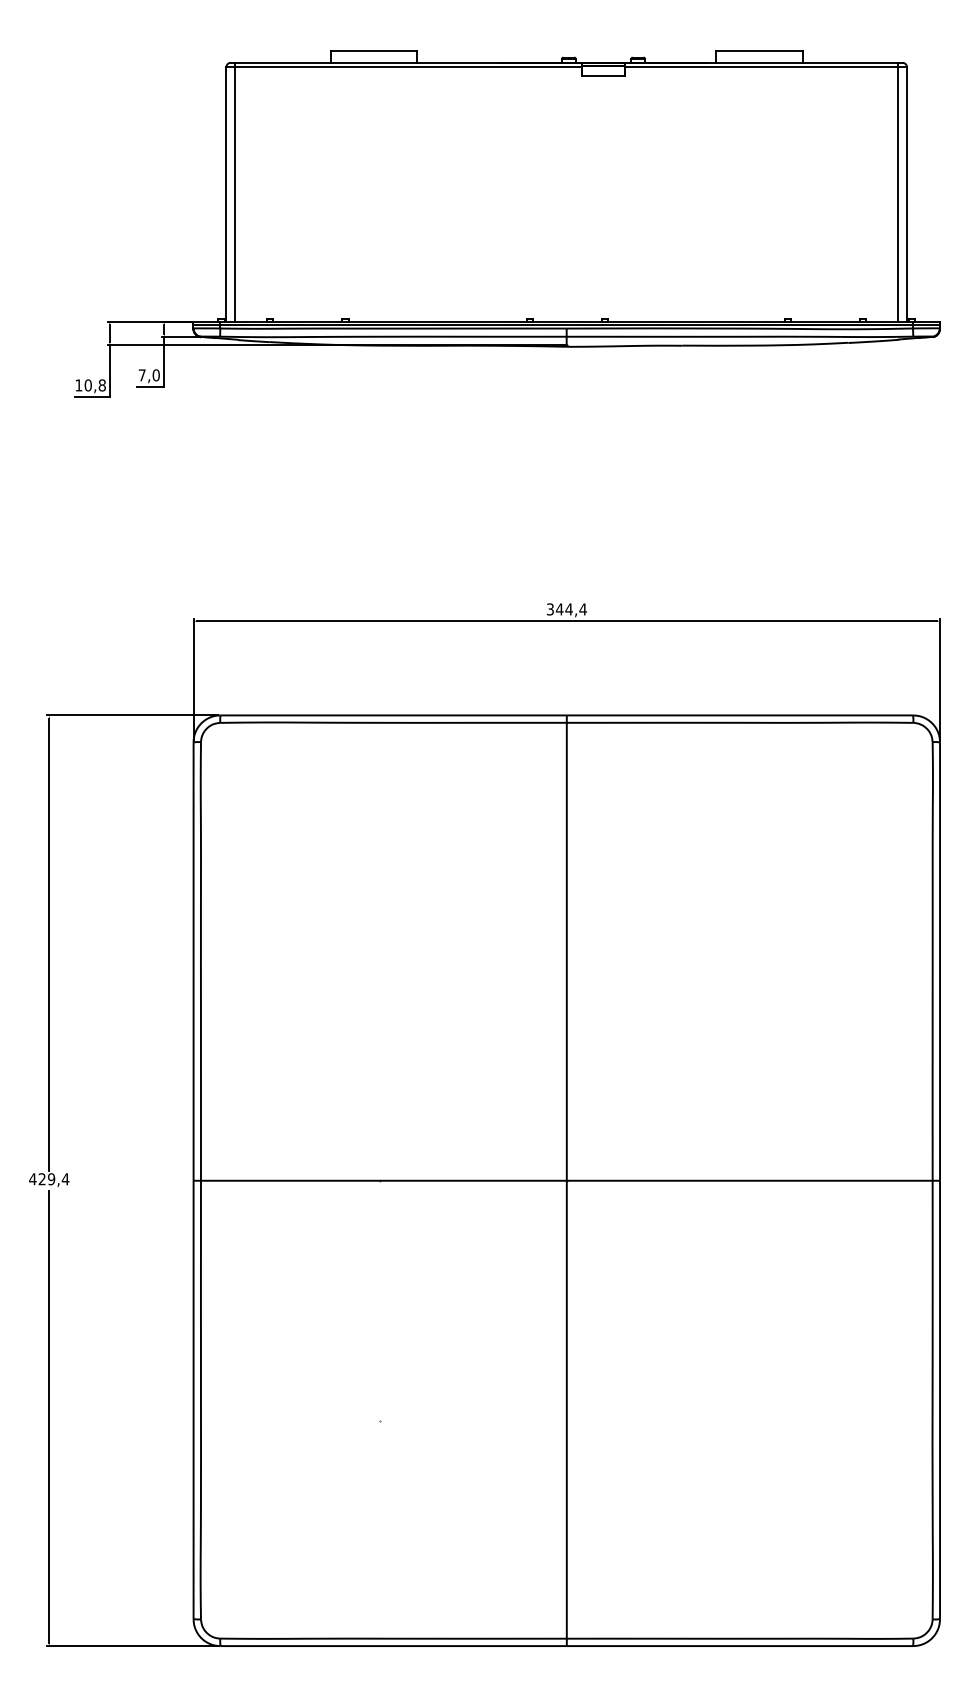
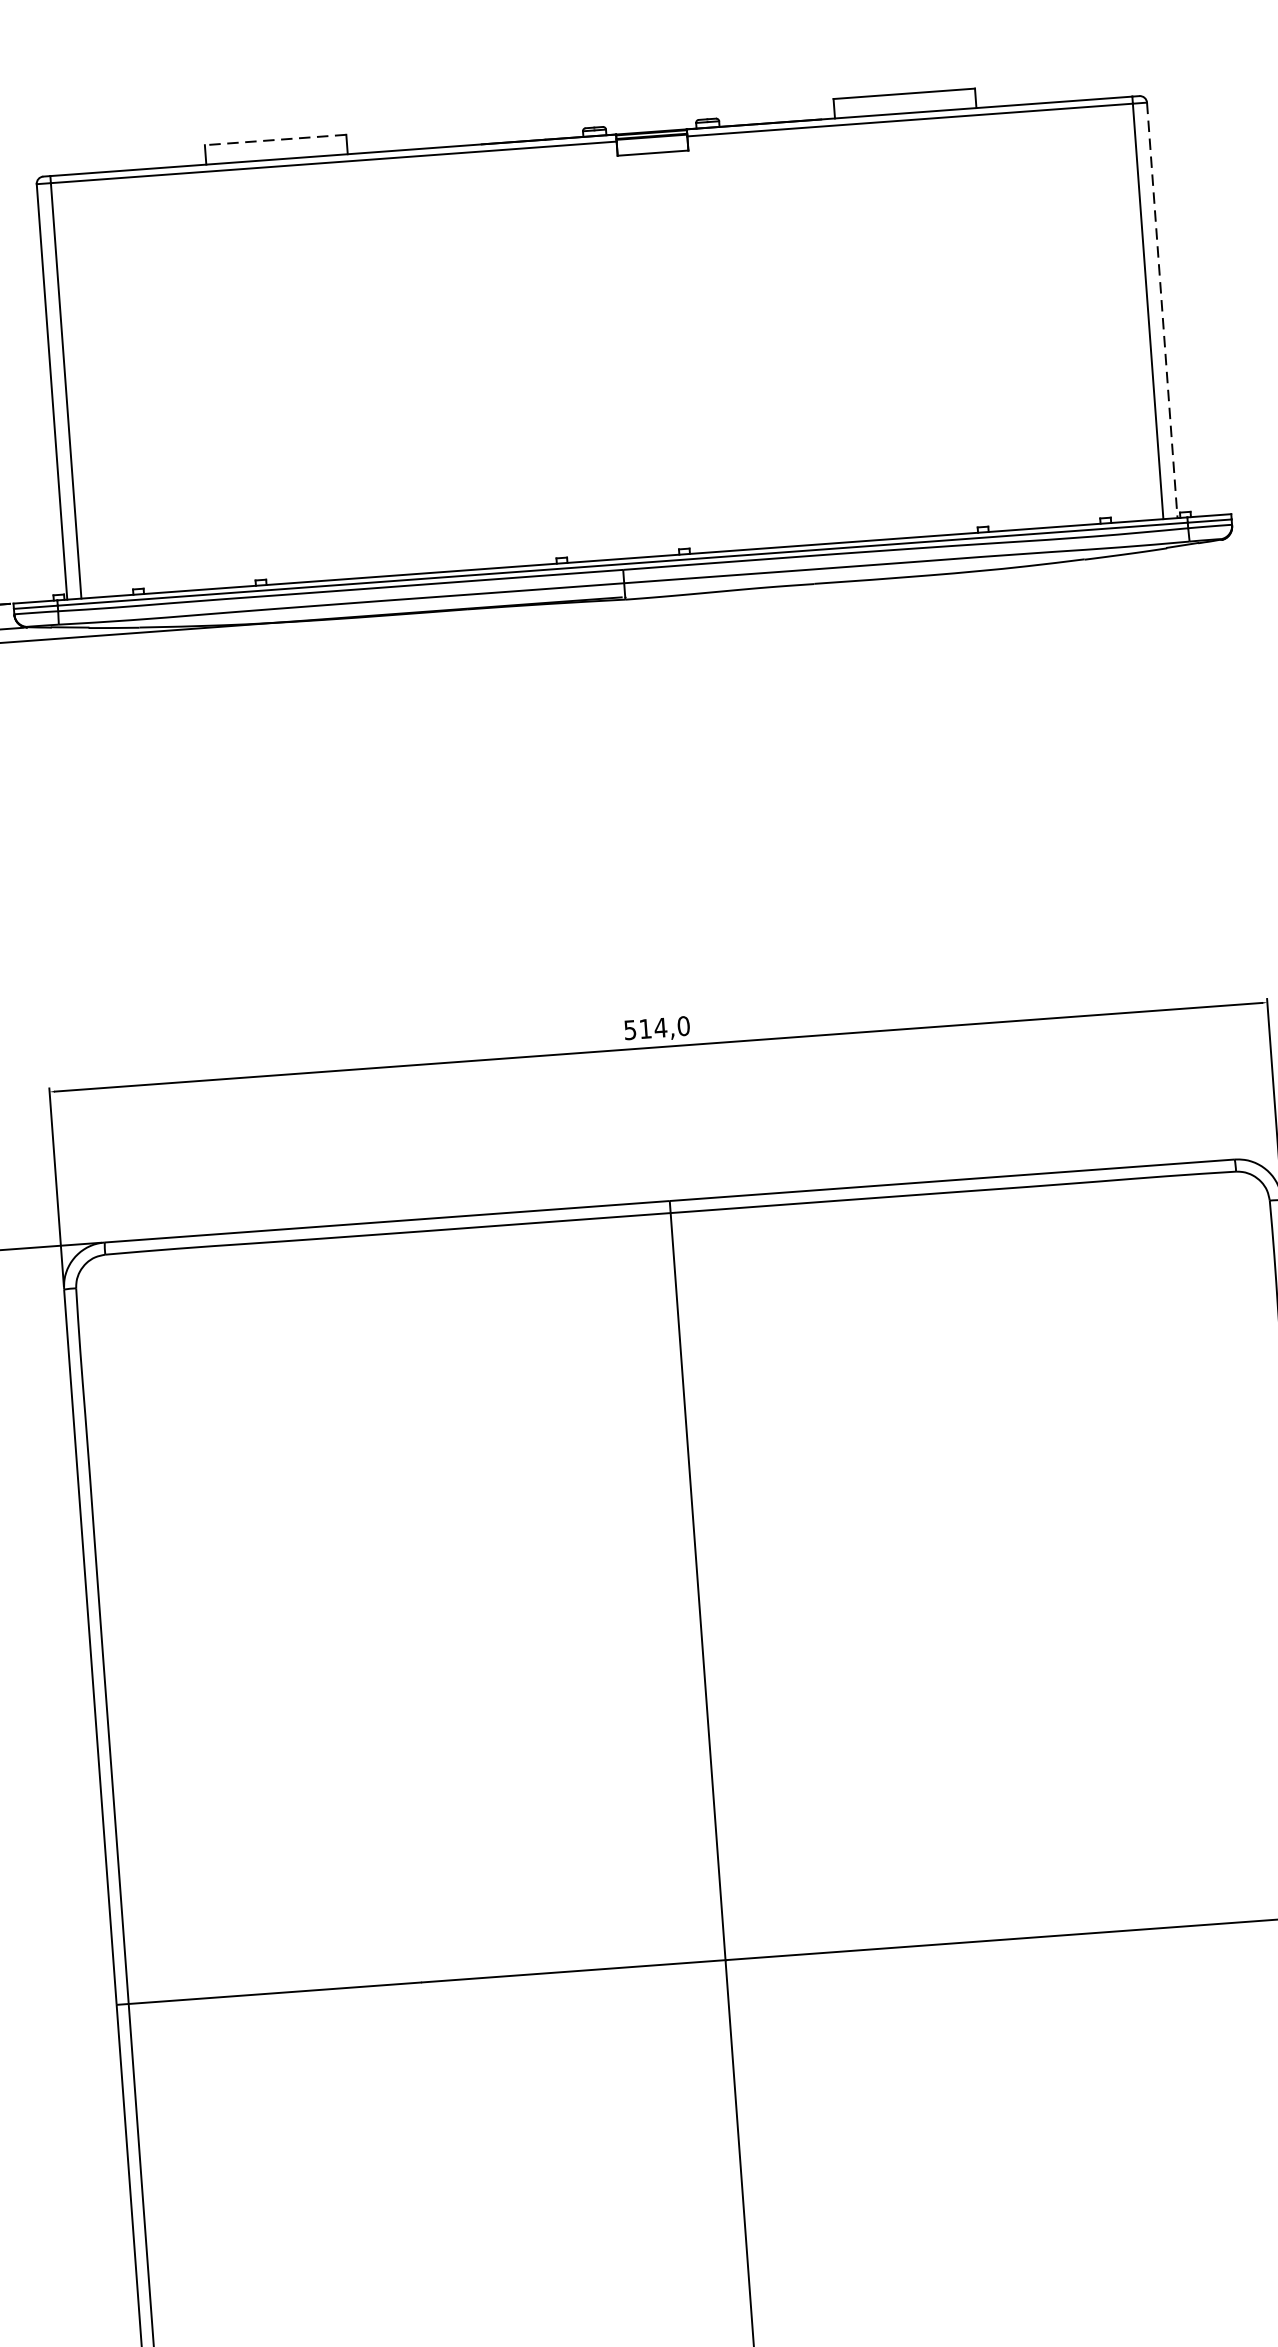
line: (373, 50) -> (274, 139), solid -> dashed
line: (906, 194) -> (1161, 310), solid -> dashed
text: (566, 609) -> (656, 1028), 344,4 -> 514,0

